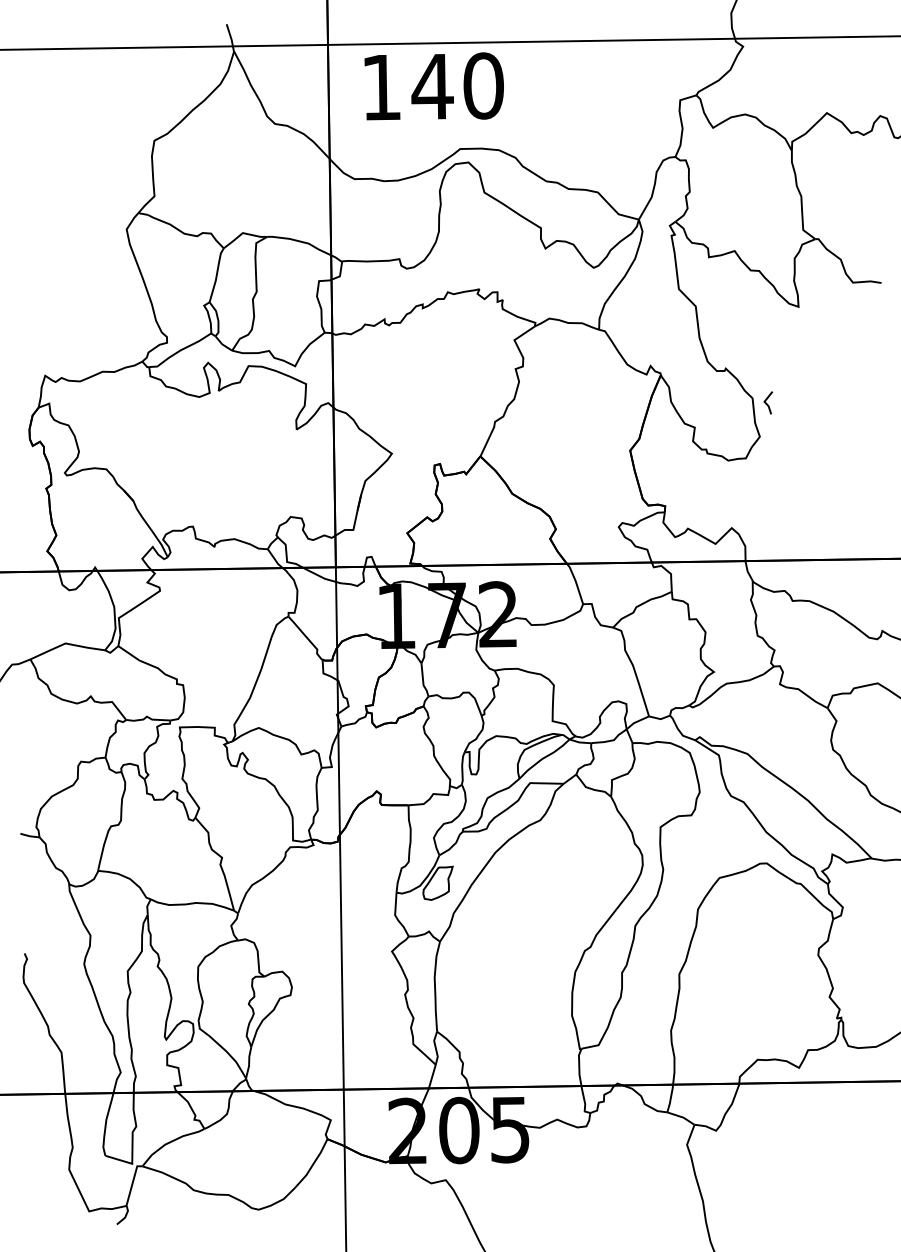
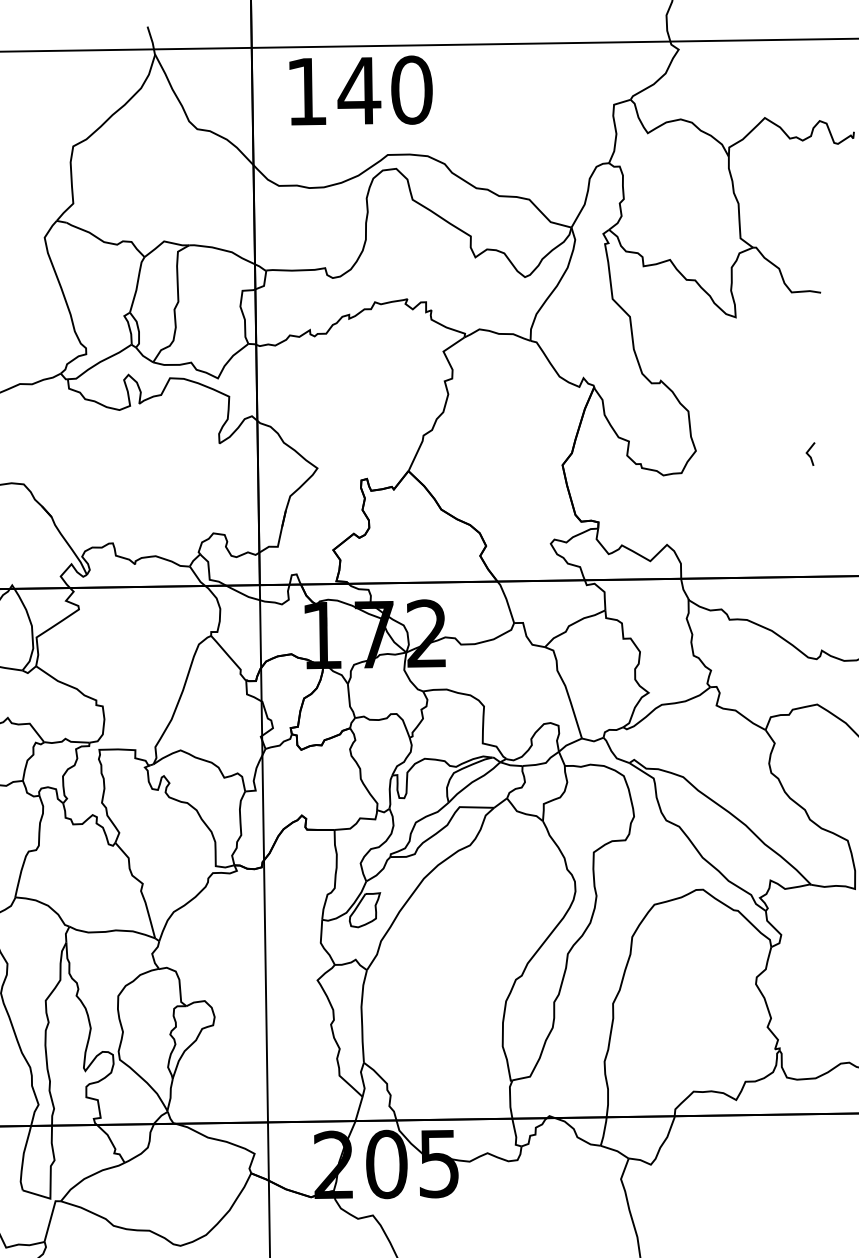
line: (767, 403) -> (809, 454), moved

